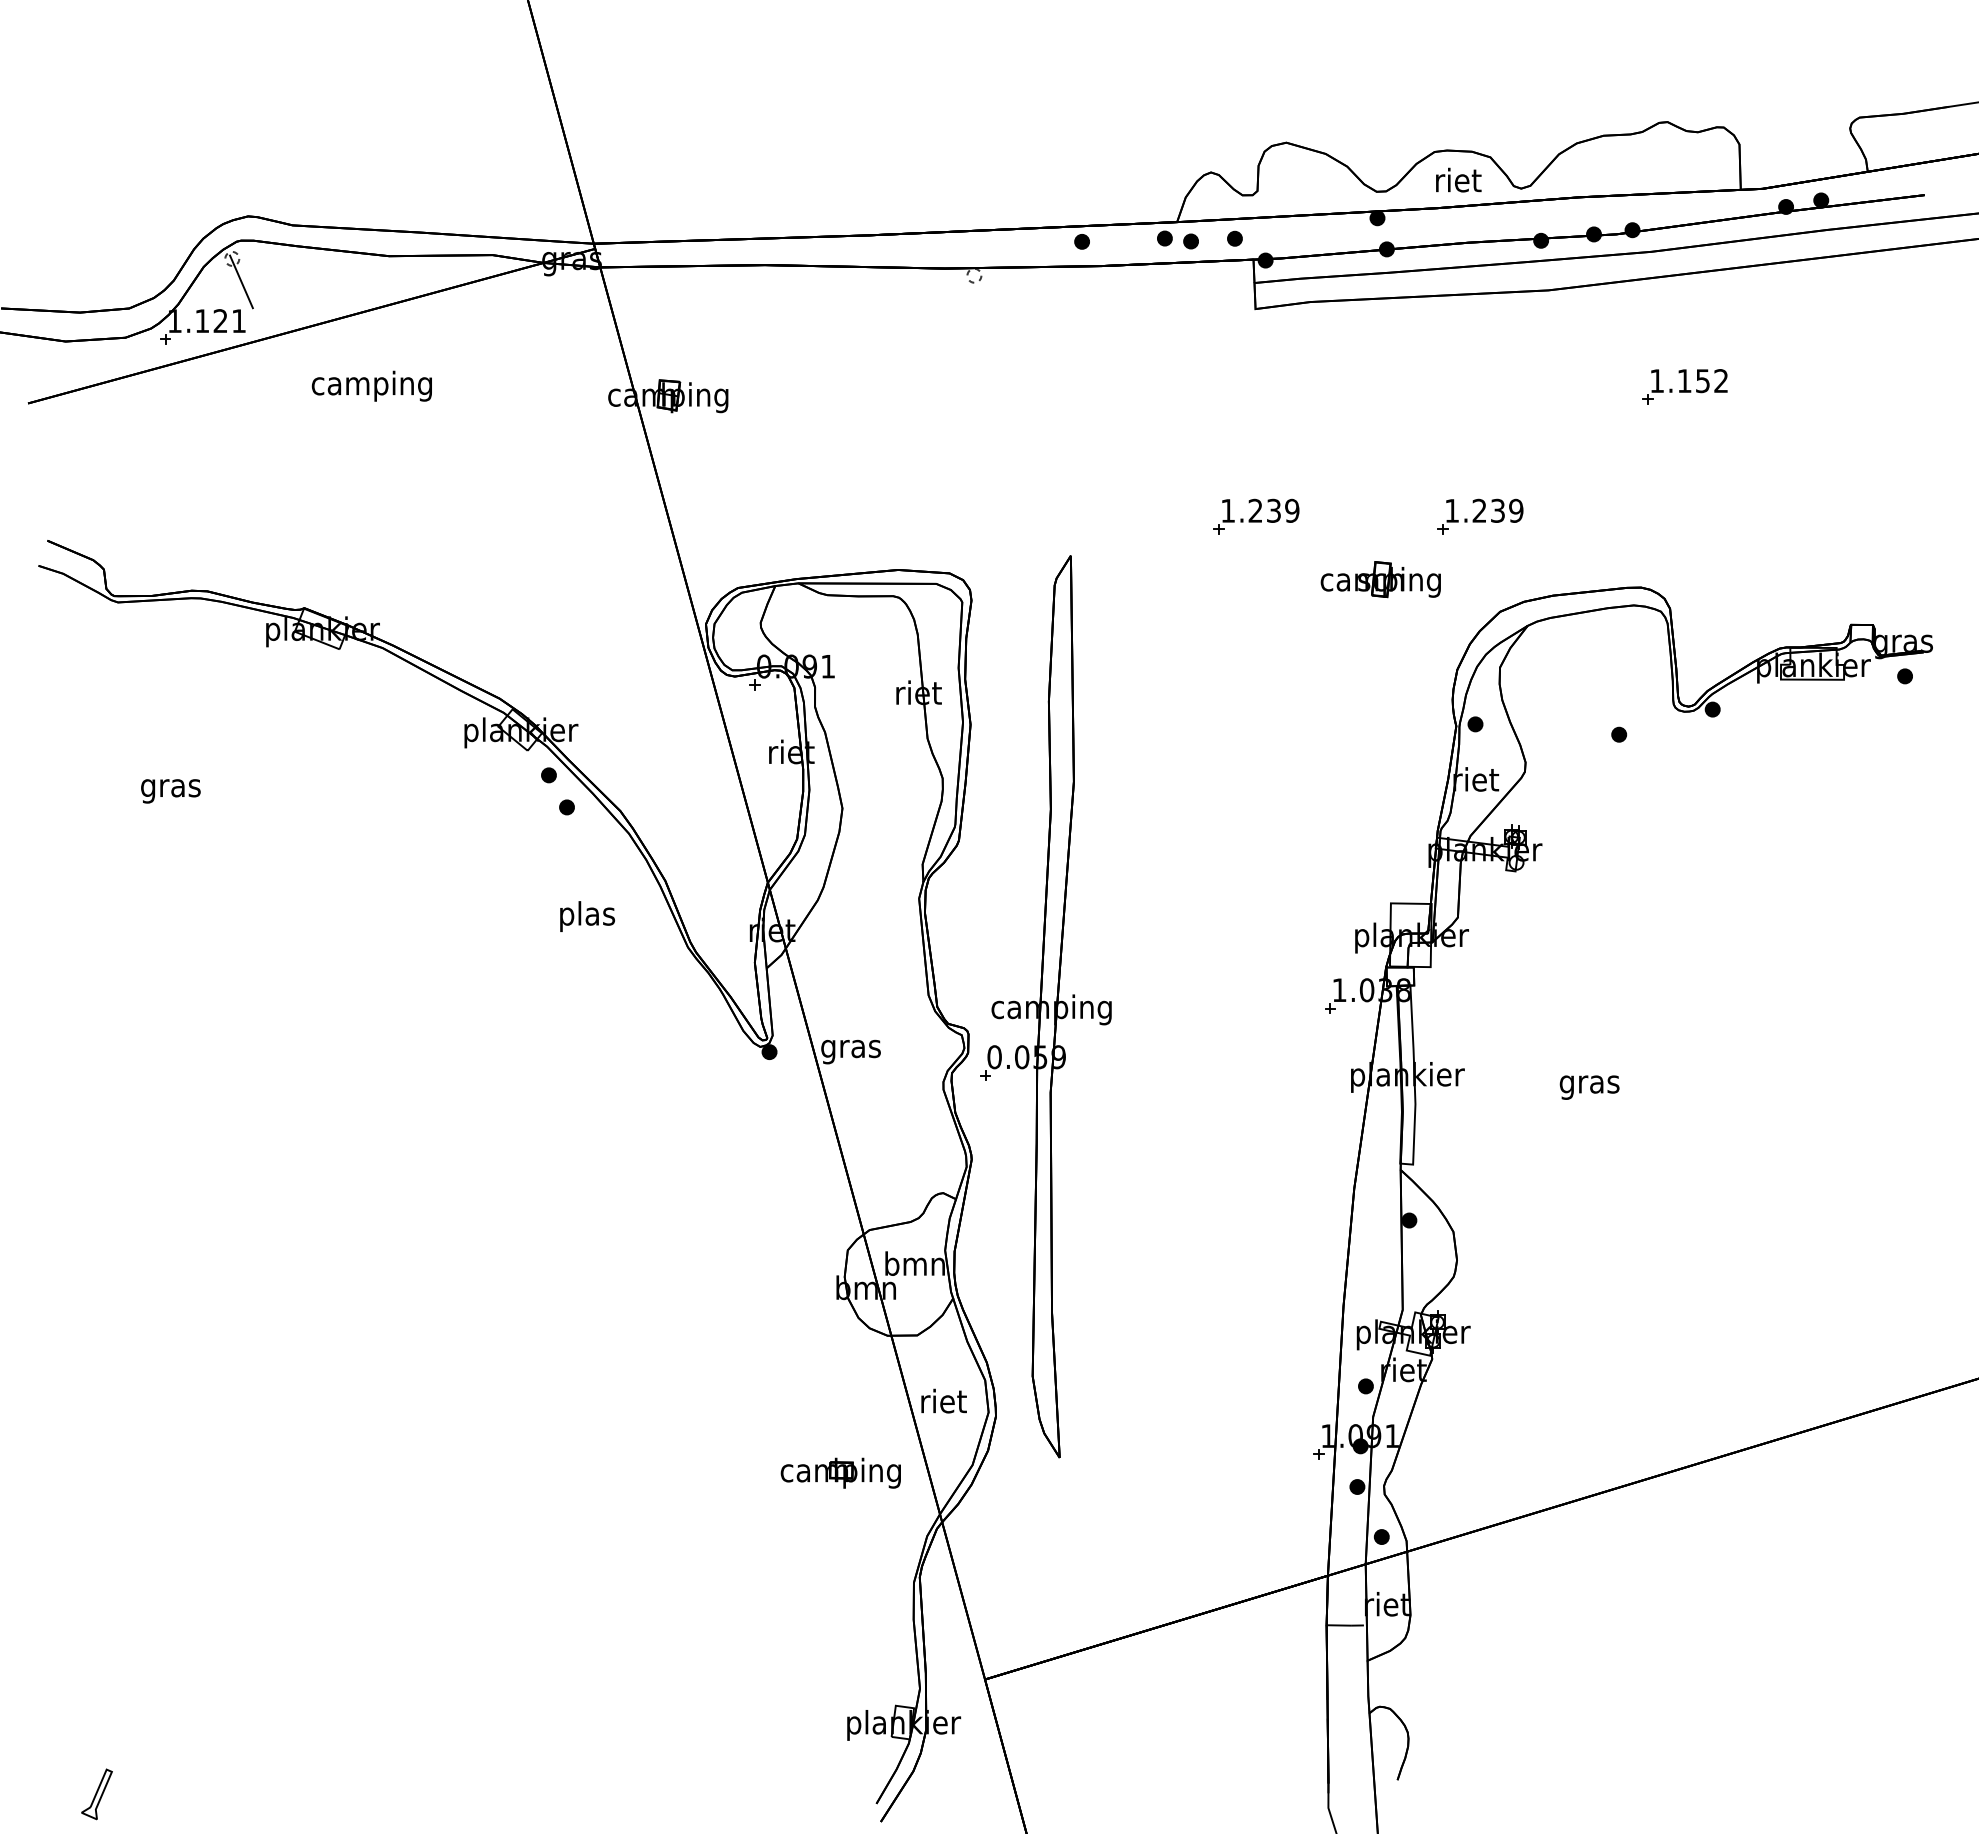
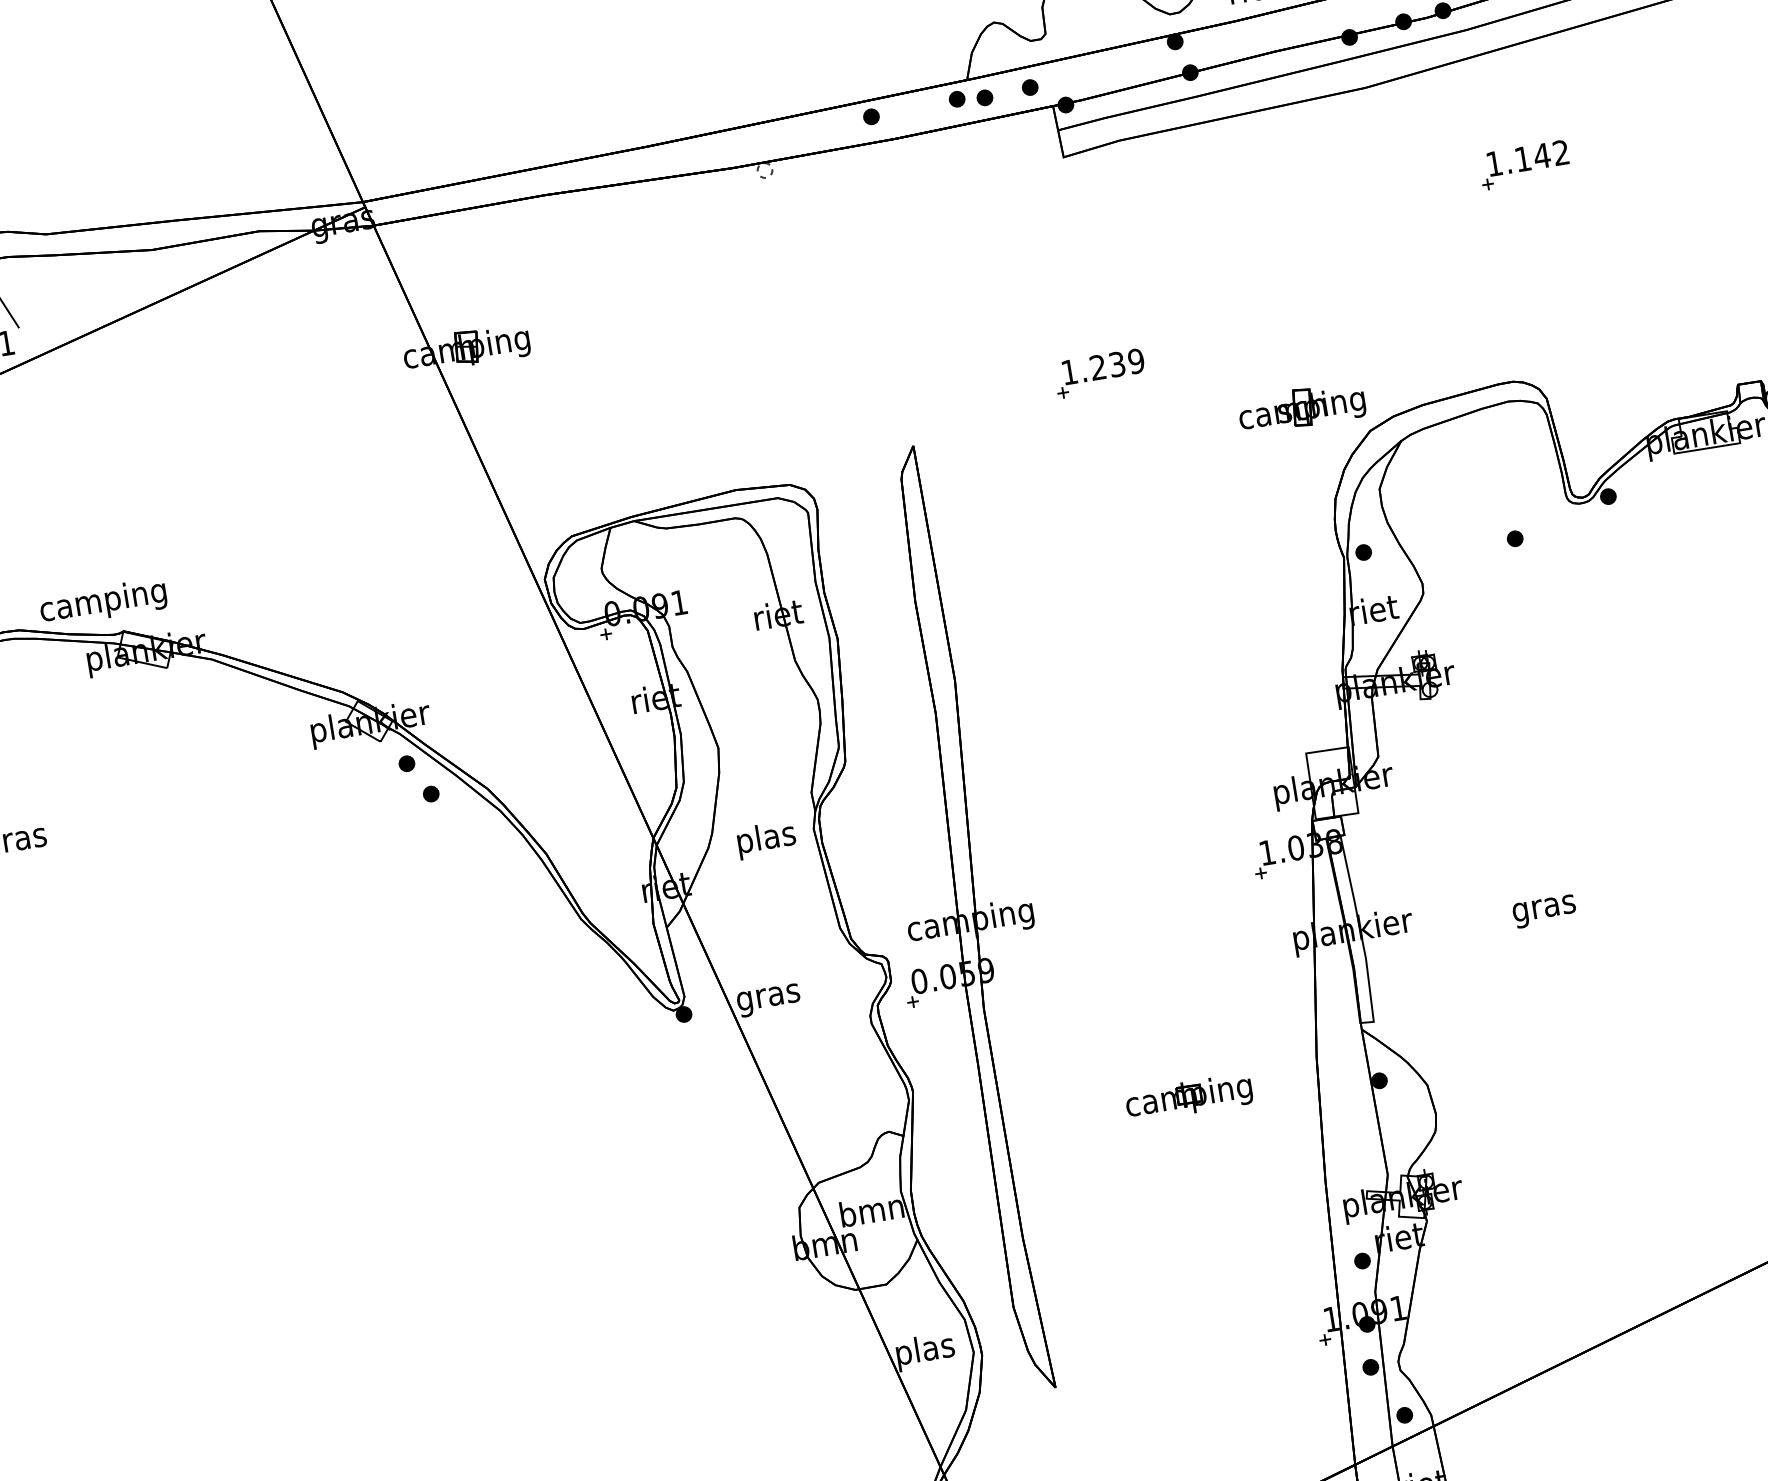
text: (1702, 381) -> (1541, 156), 1.152 -> 1.142
text: (371, 385) -> (102, 601), moved
part: (1480, 516) -> (1333, 335), removed
part: (1380, 579) -> (1301, 407), moved
text: (587, 916) -> (766, 839), moved
text: (943, 1403) -> (925, 1350), riet -> plas
part: (840, 1472) -> (1188, 1097), moved

